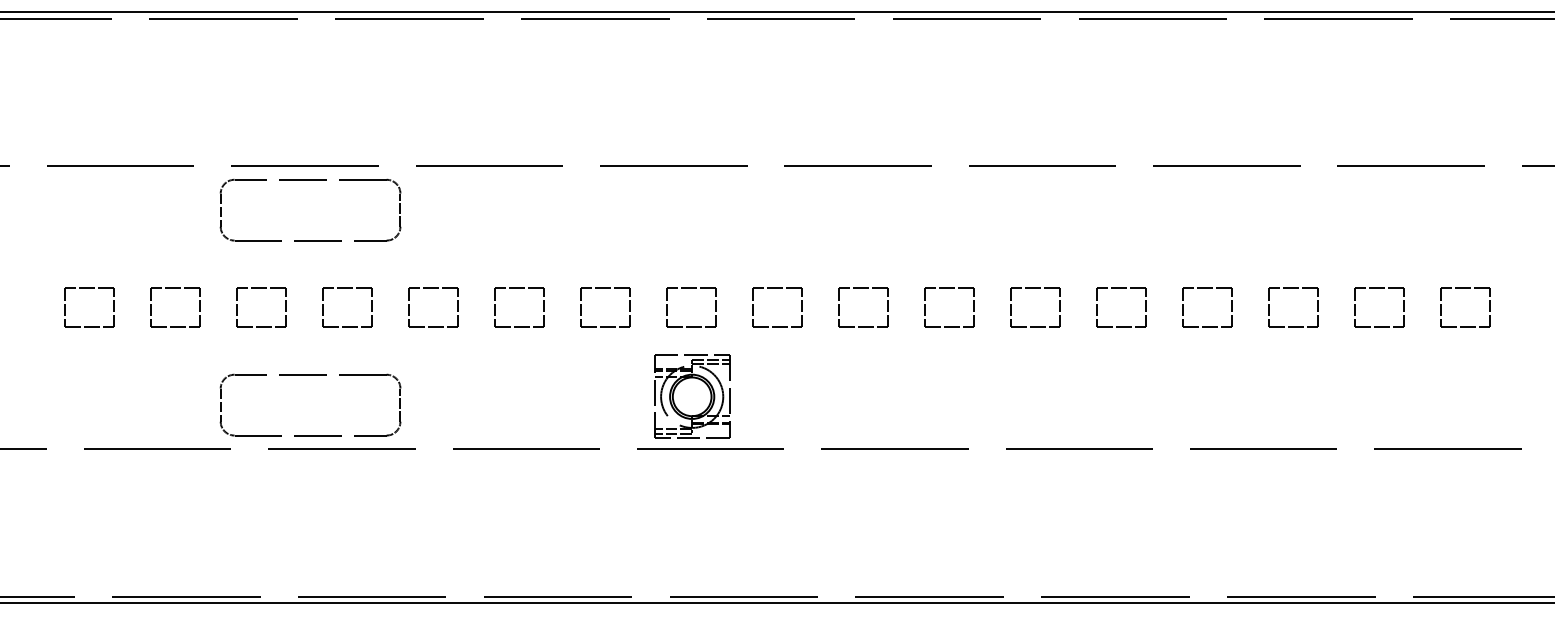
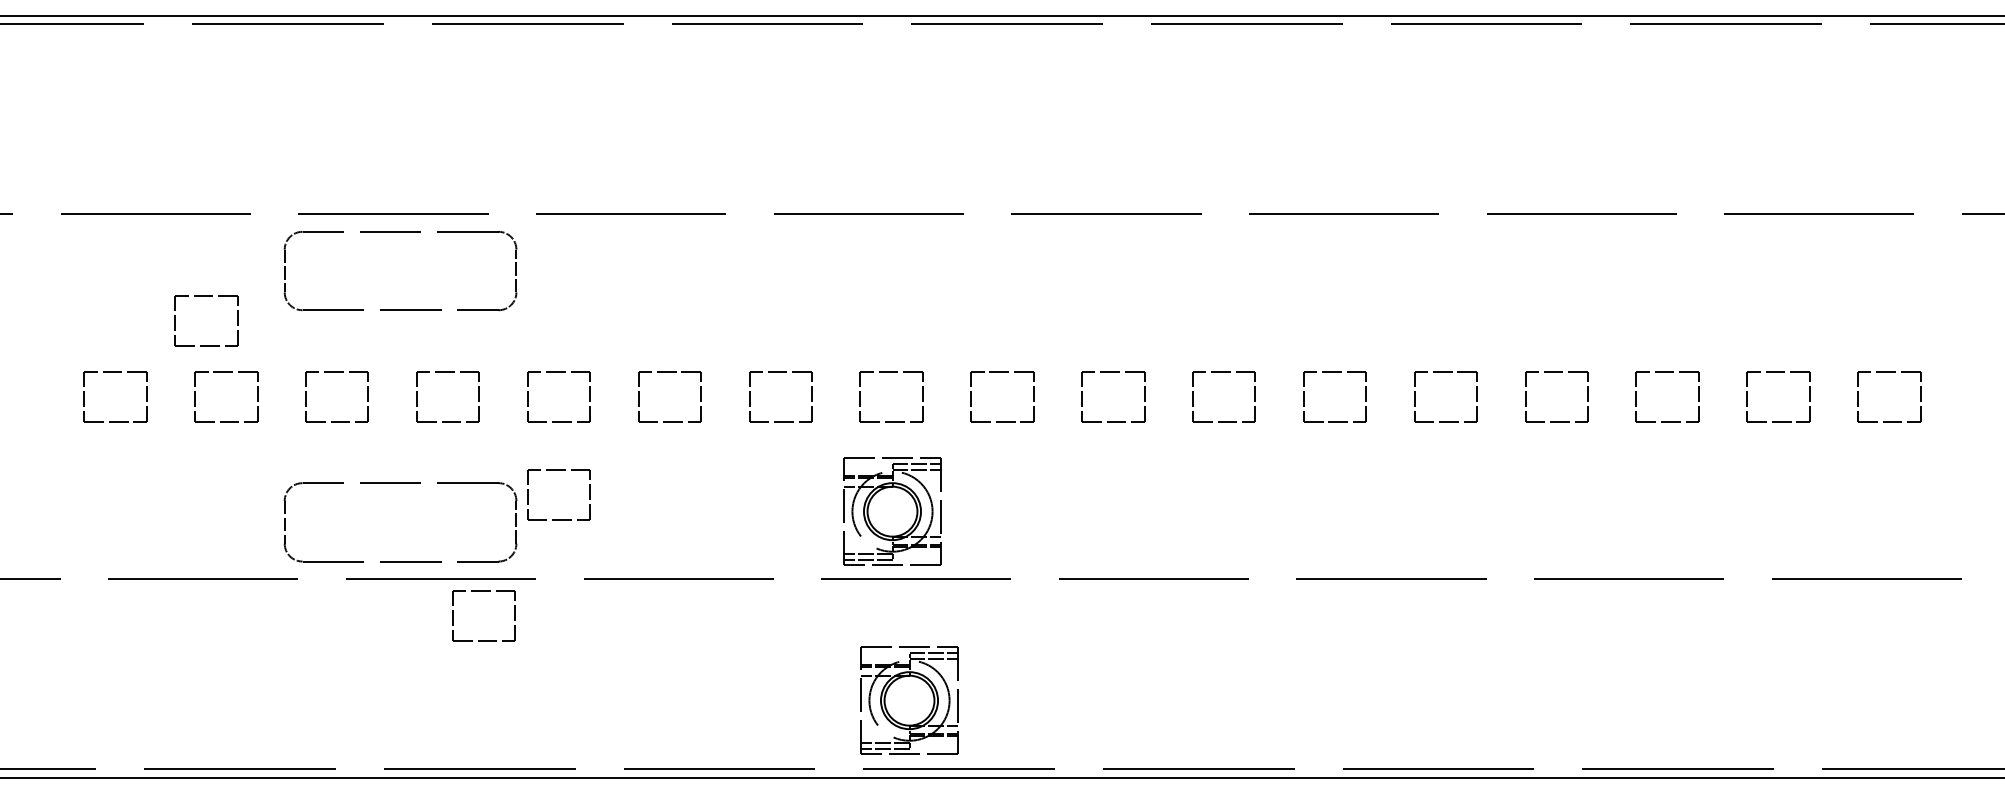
part: (160, 229) -> (206, 296), added
part: (433, 364) -> (558, 470), added
part: (374, 458) -> (483, 591), added
part: (705, 543) -> (909, 700), added

